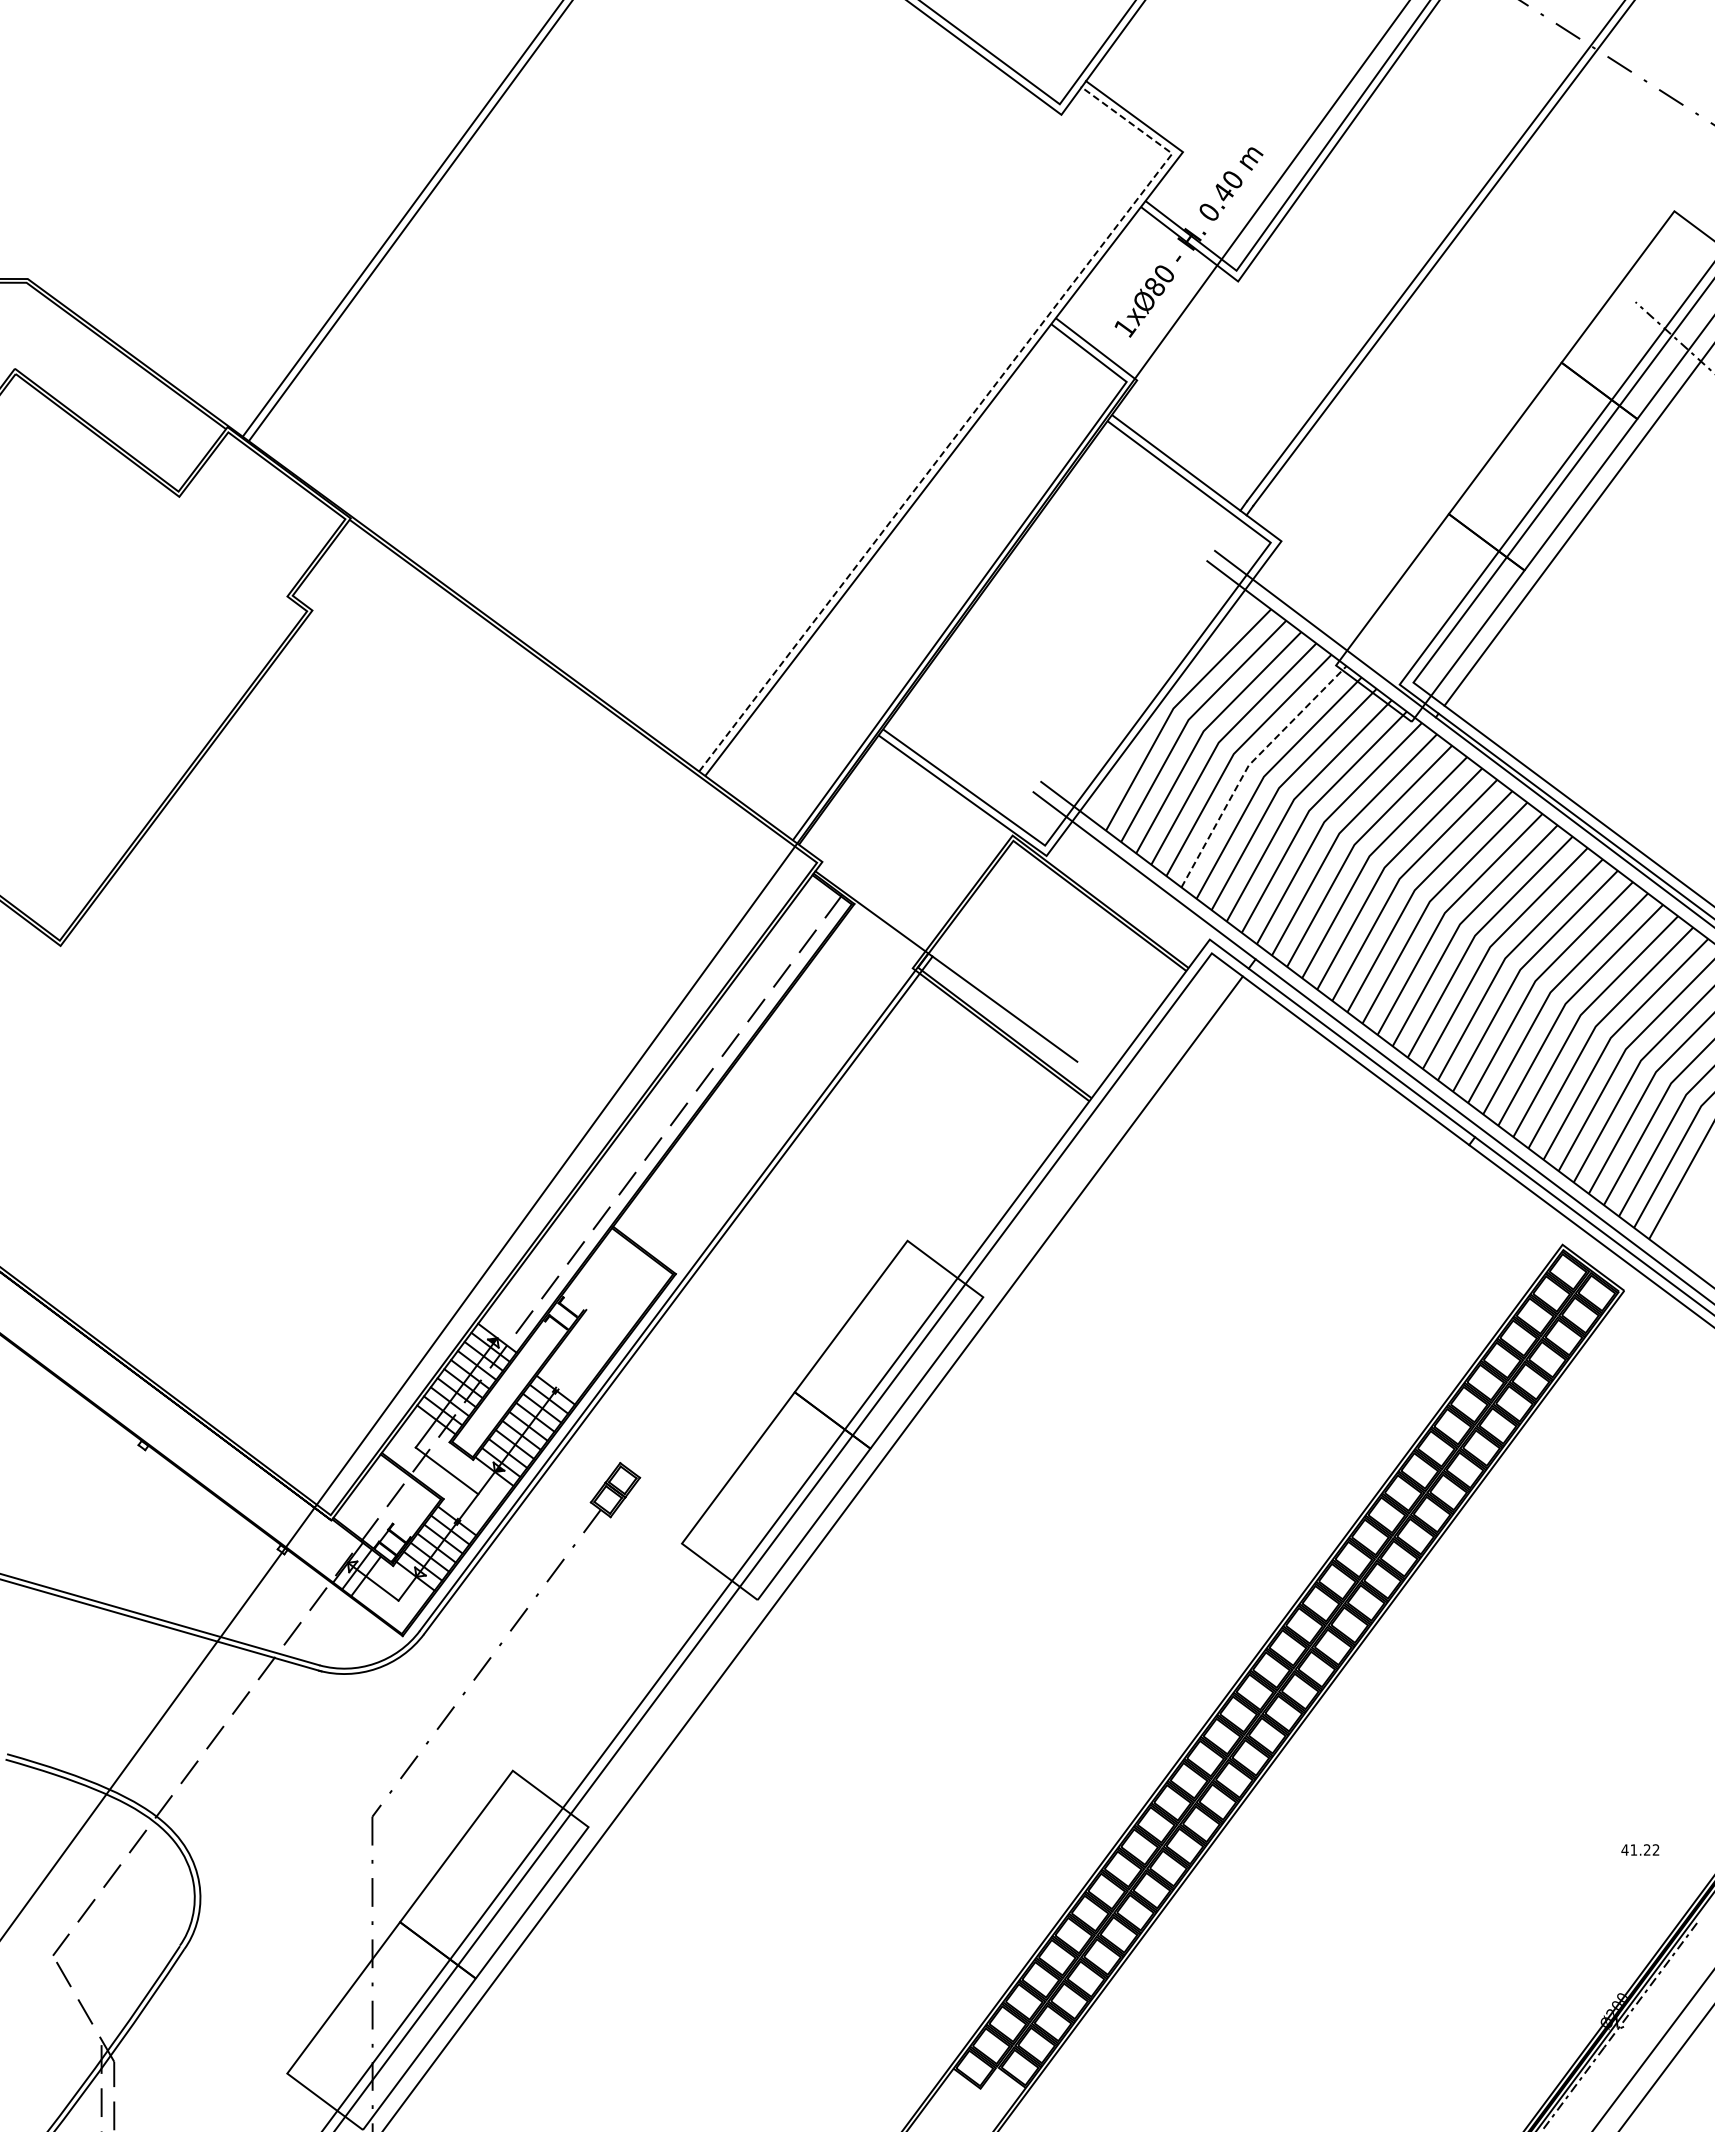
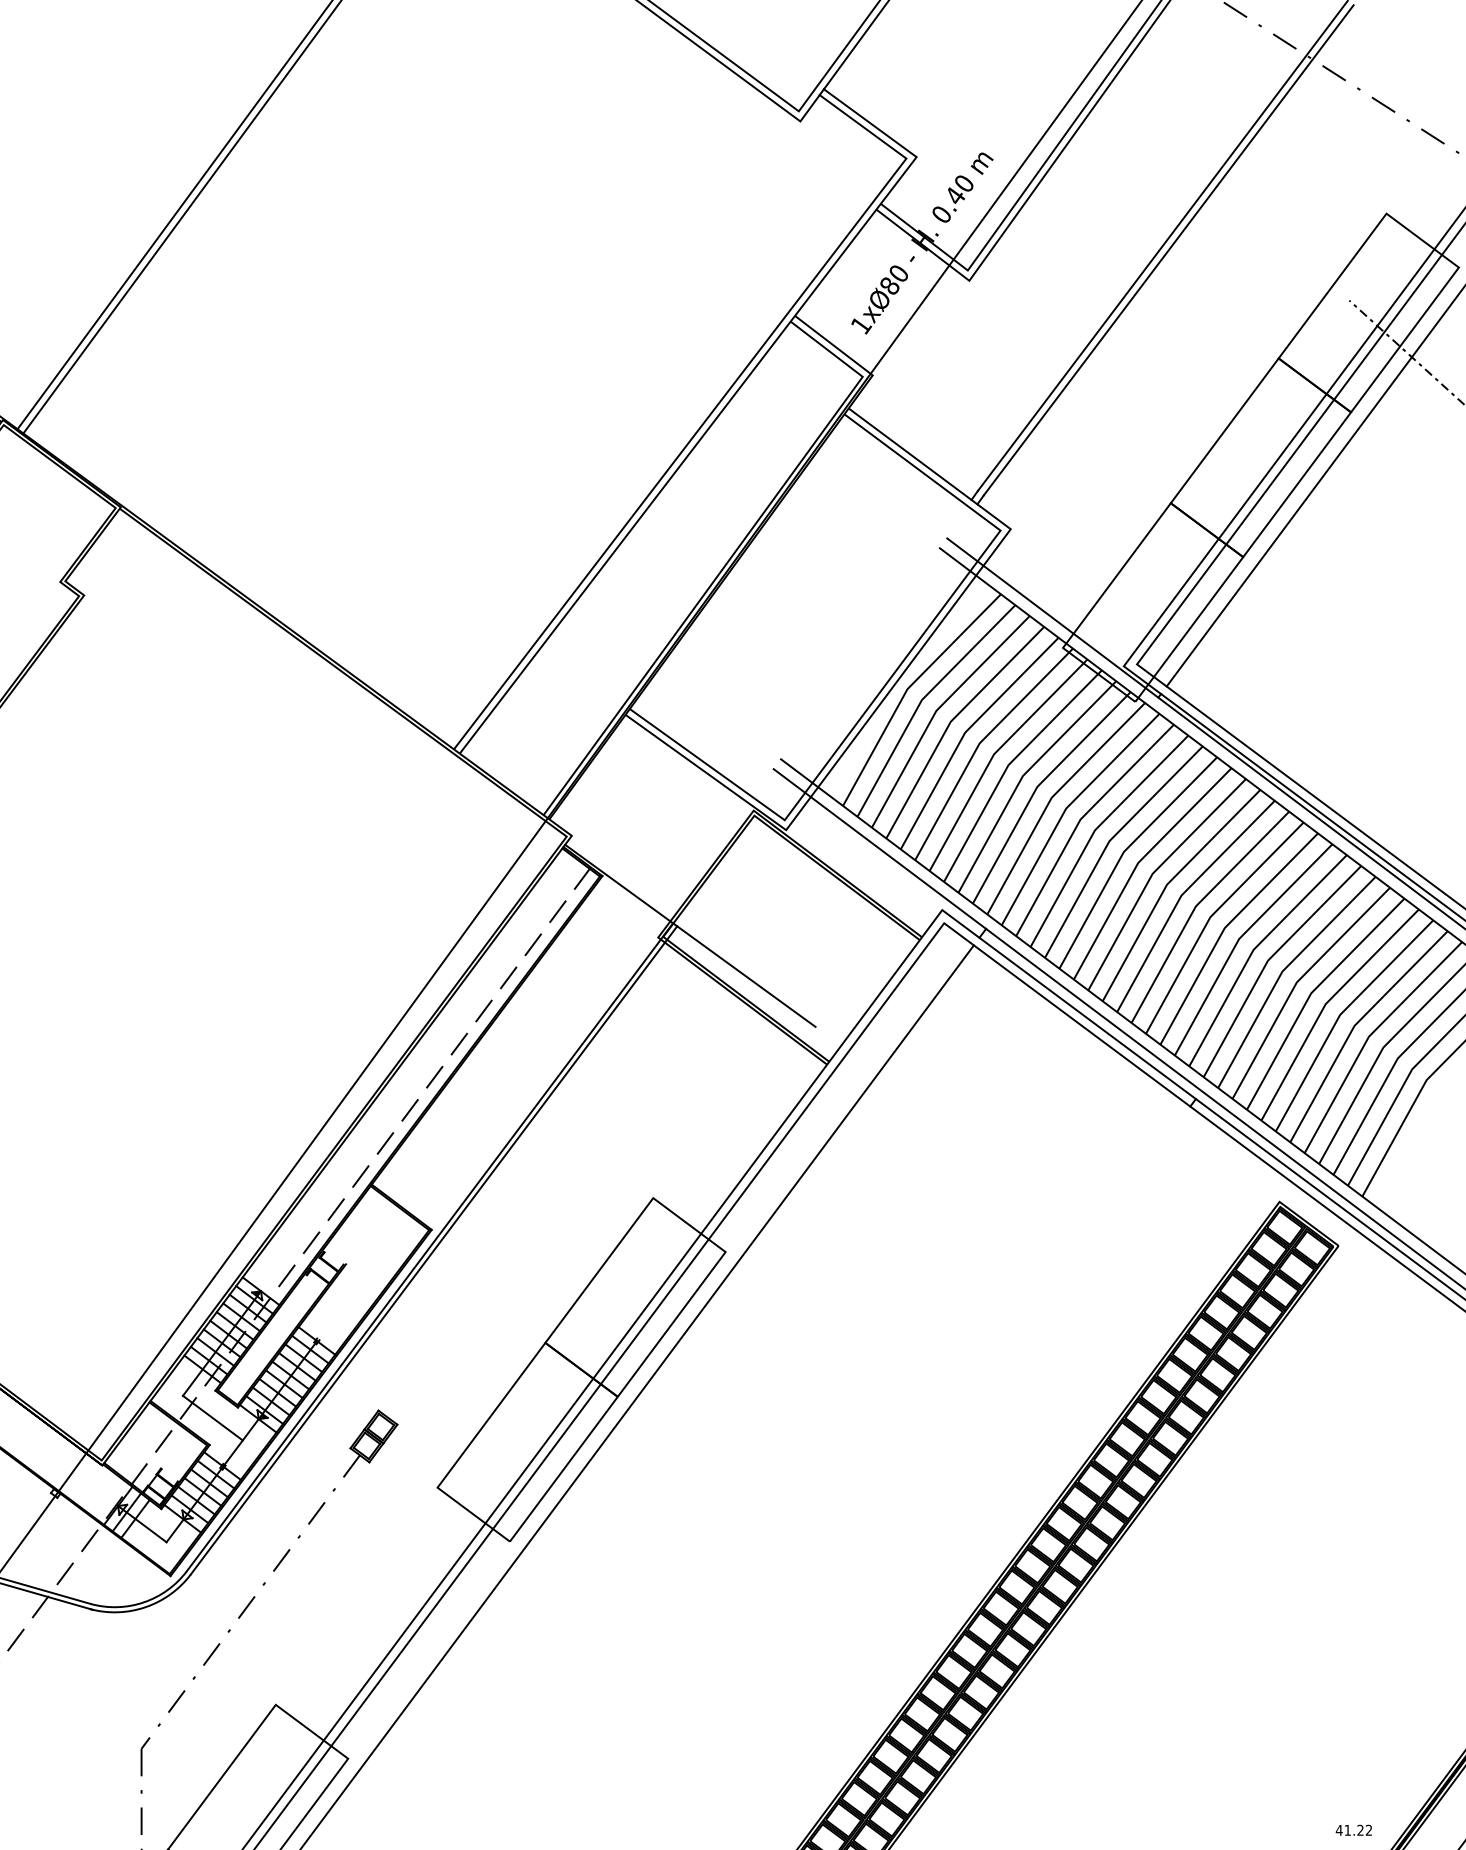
line: (970, 416) -> (713, 409), dashed -> solid
line: (1248, 765) -> (979, 743), dashed -> solid
text: (1640, 1849) -> (1354, 1829), moved

